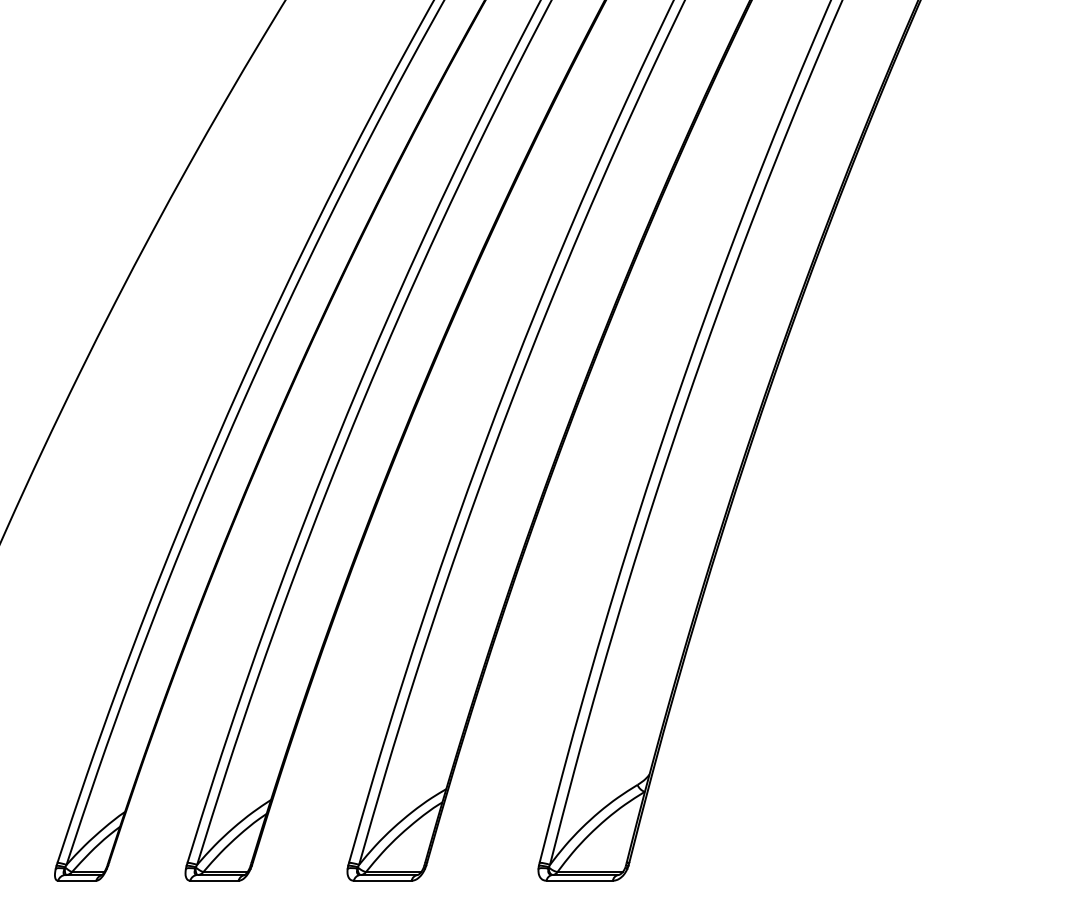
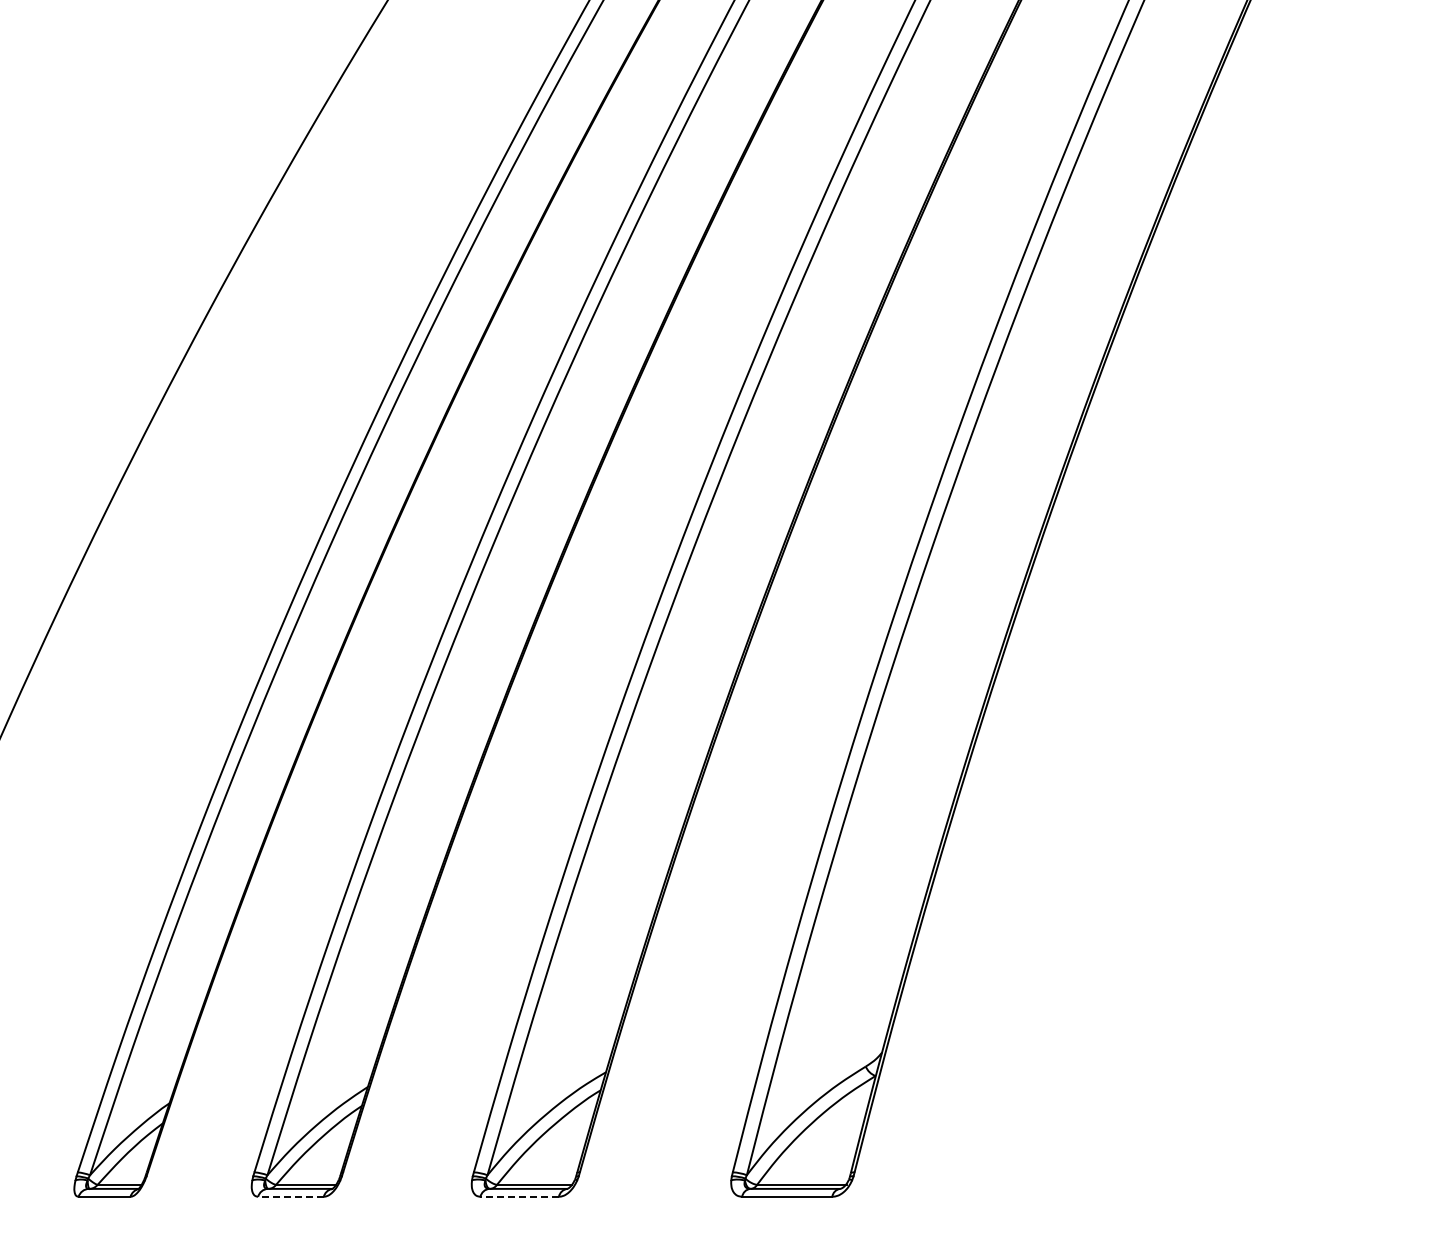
line: (214, 880) -> (291, 1196), solid -> dashed
line: (382, 880) -> (519, 1196), solid -> dashed

